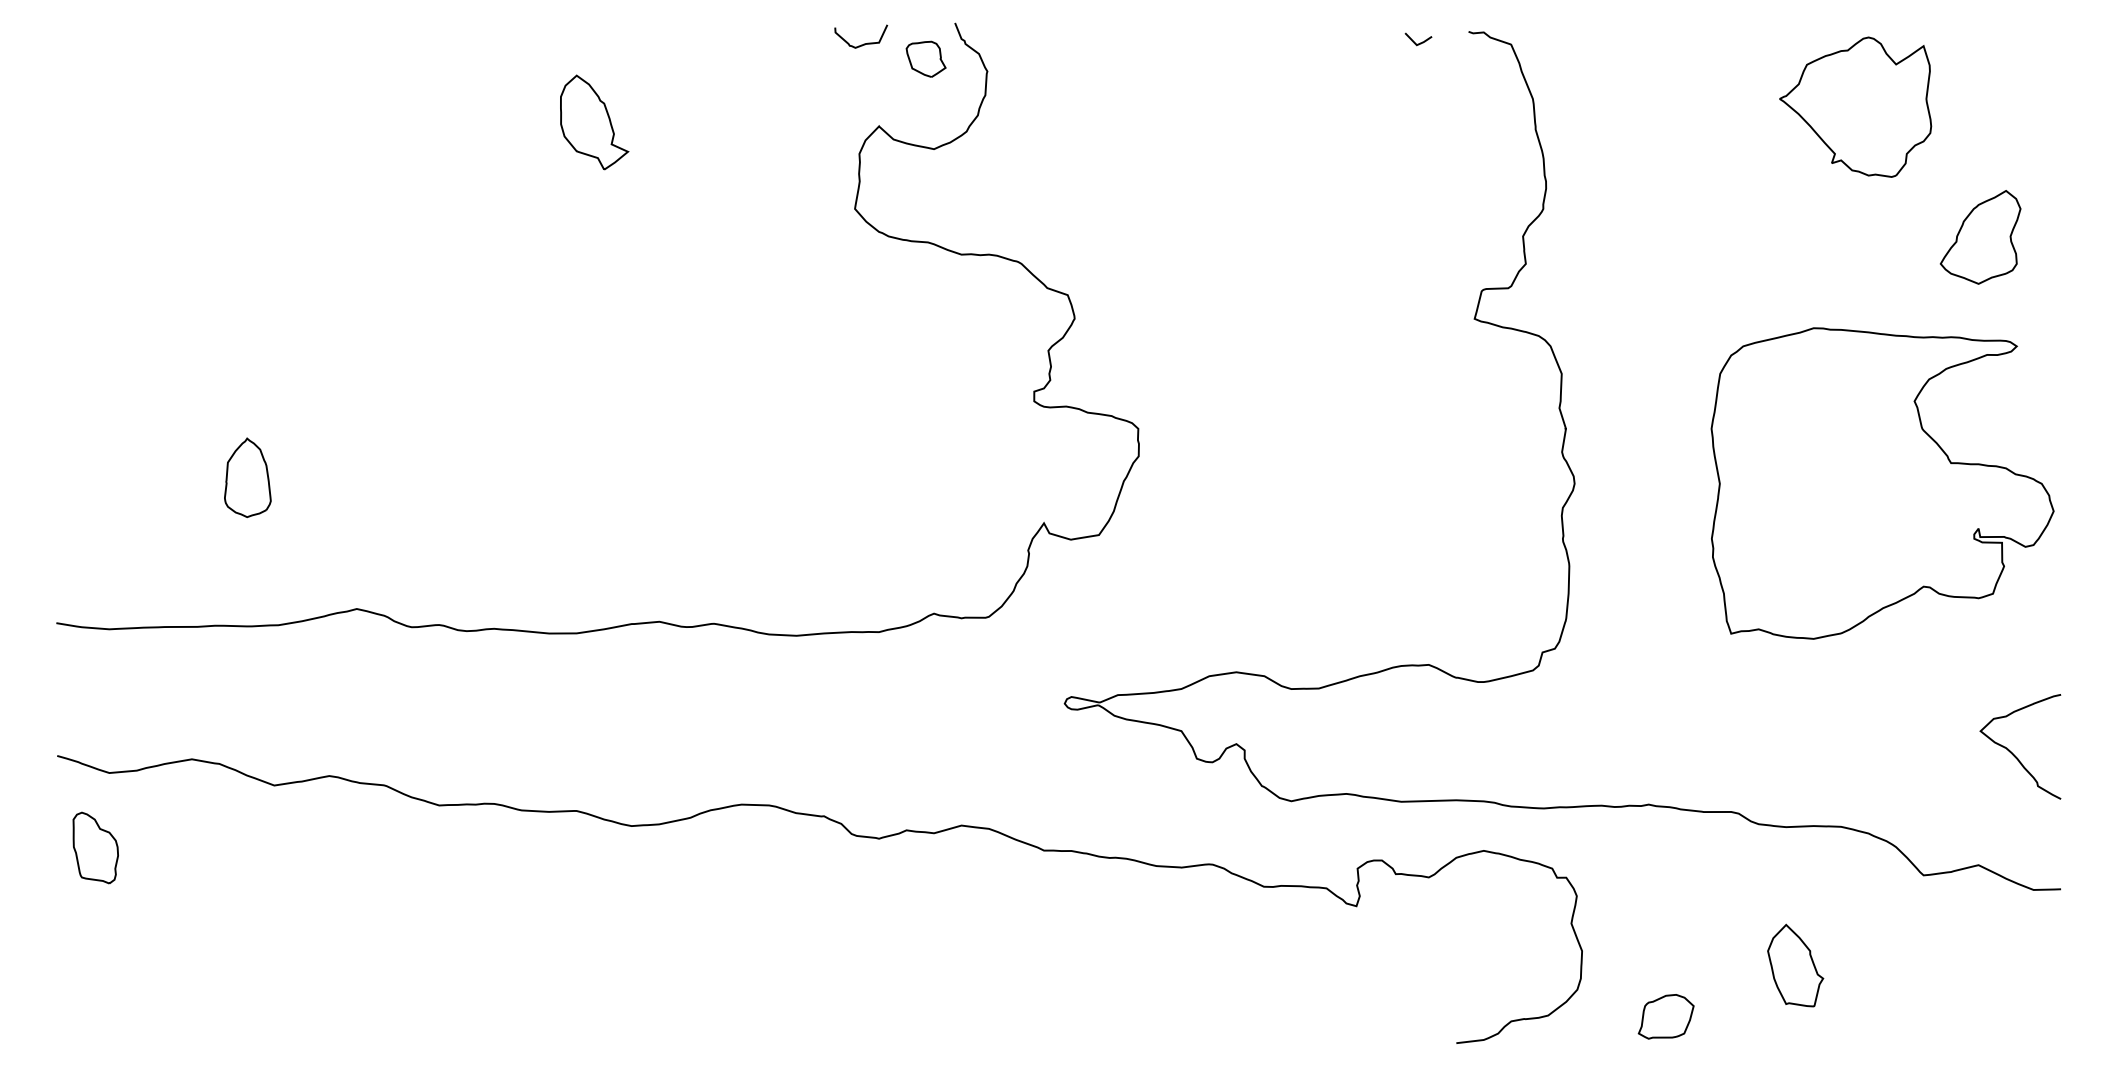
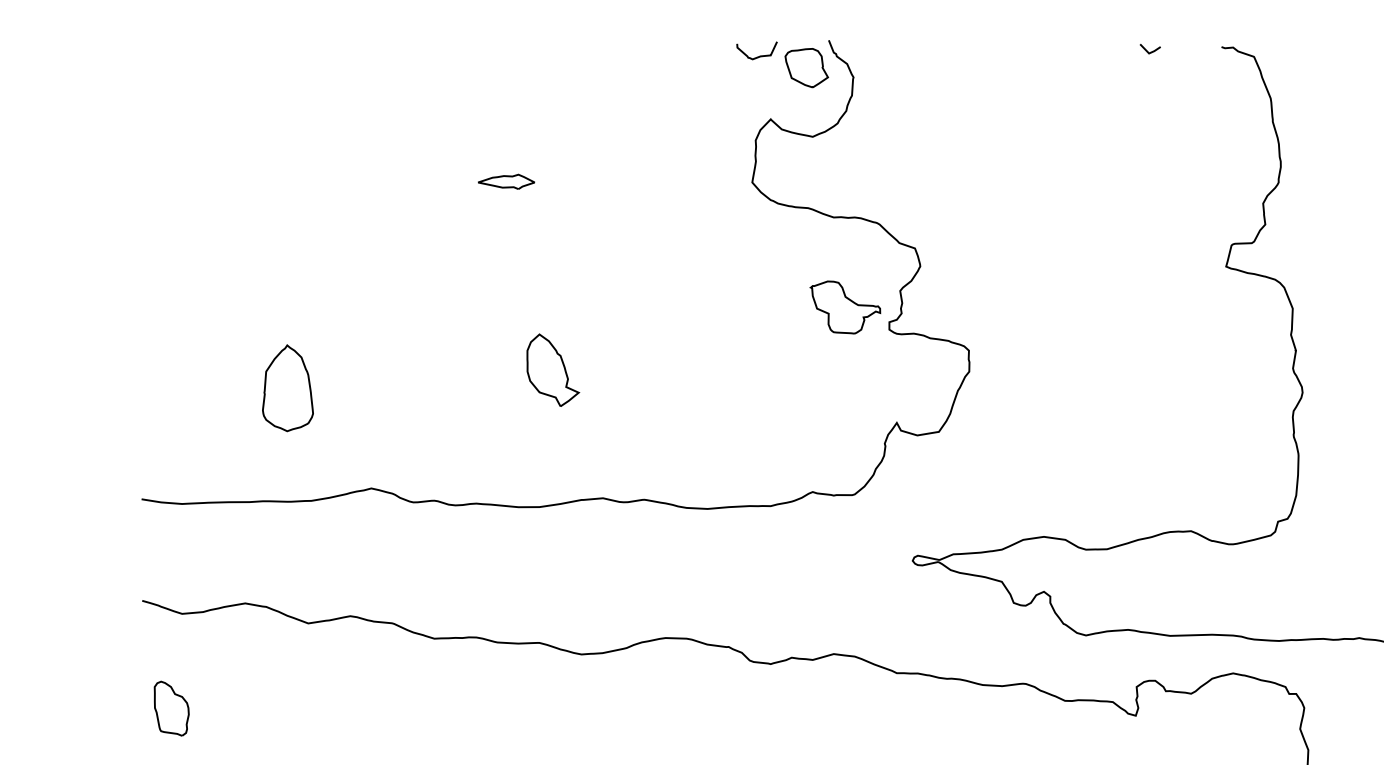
line: (1420, 42) -> (1151, 51), moved
part: (925, 59) -> (806, 68), size x1.43
part: (594, 122) -> (553, 370), moved
part: (533, 207) -> (506, 181), added
part: (976, 372) -> (845, 307), added
part: (247, 477) -> (287, 387), size x1.43
part: (95, 847) -> (171, 708), moved

